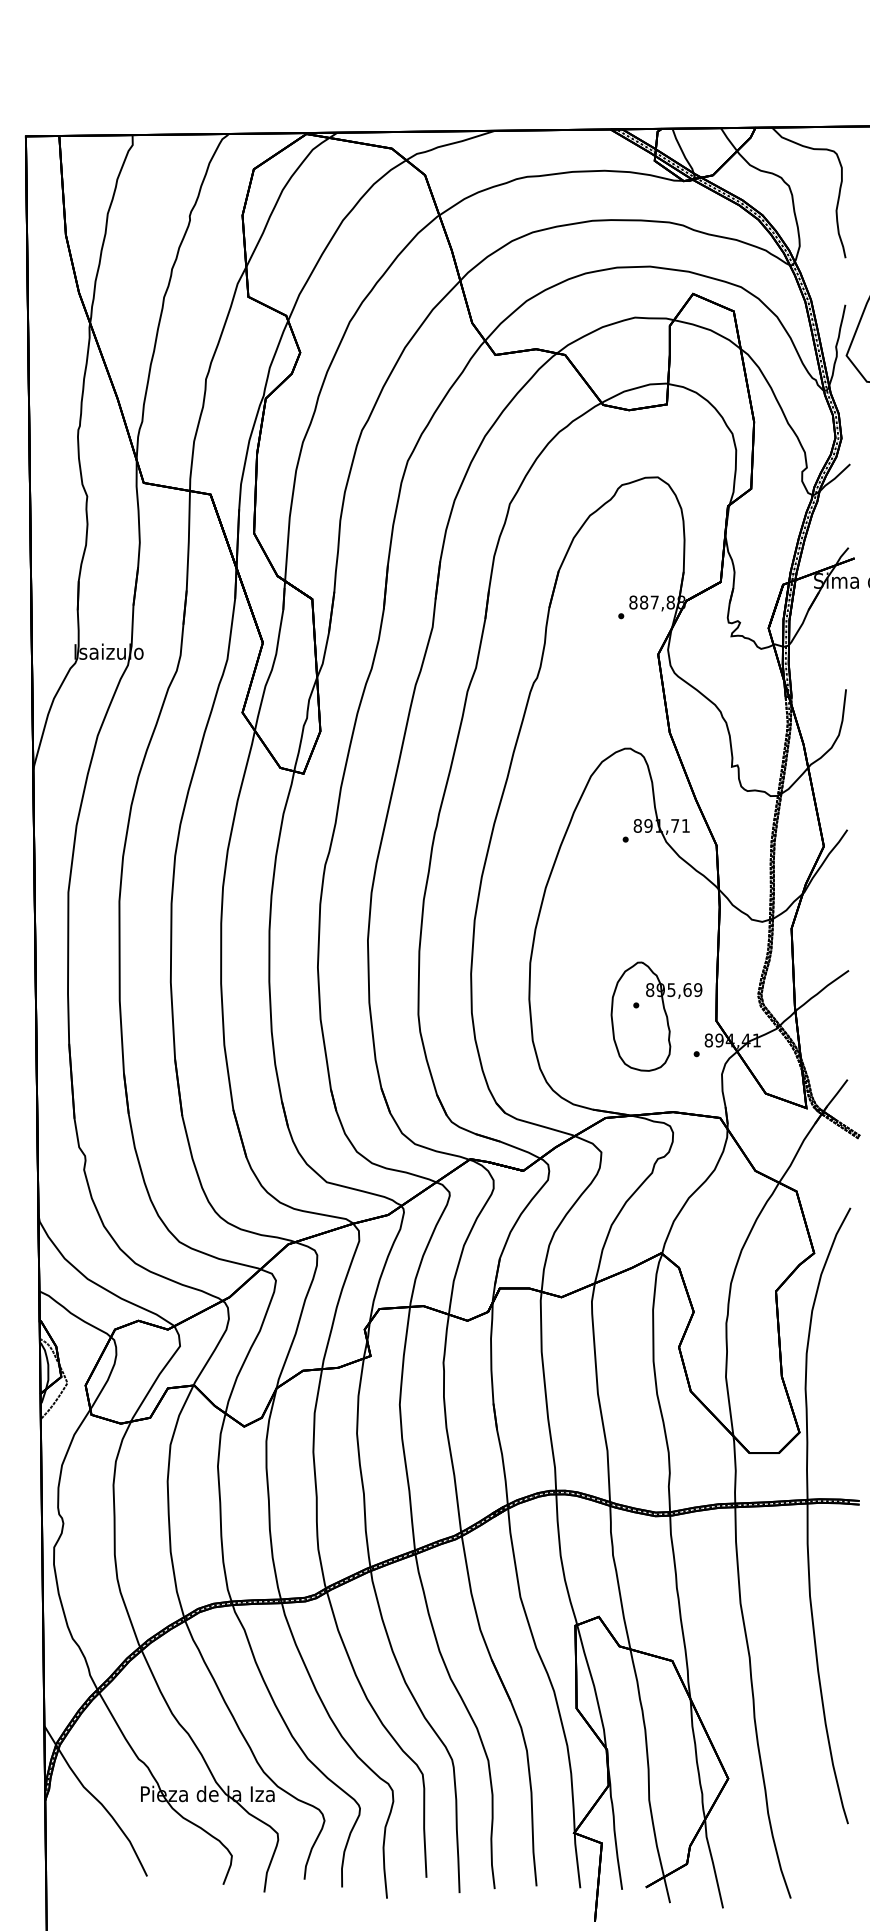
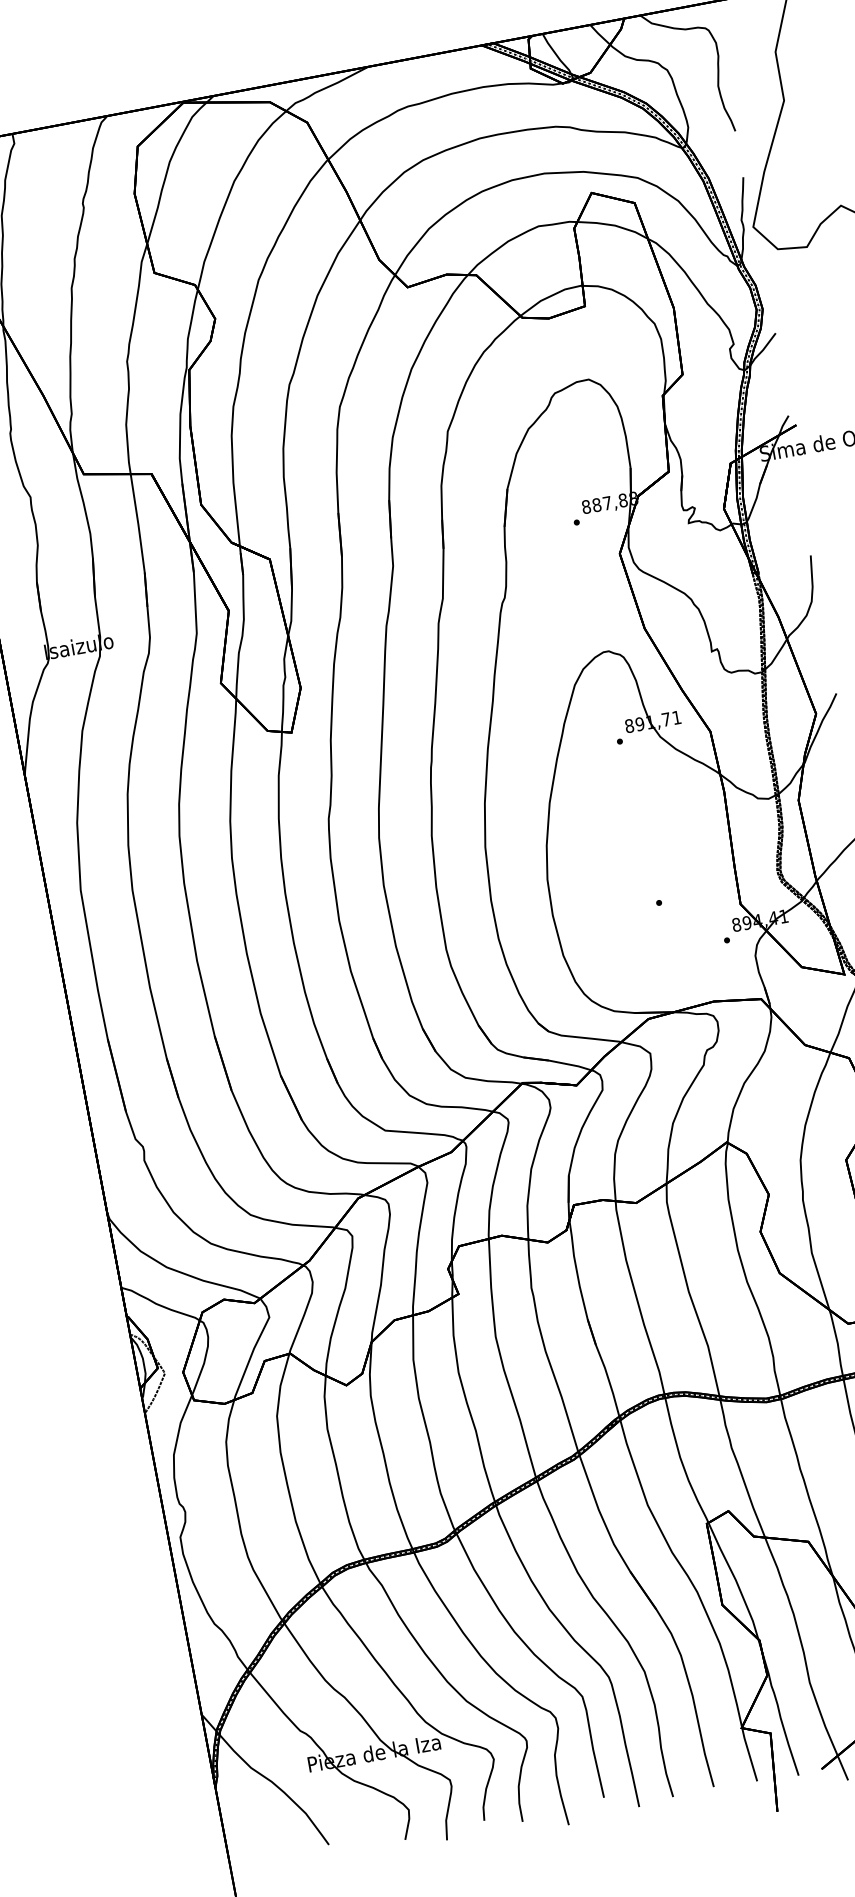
part: (656, 1016) -> (680, 910), removed

